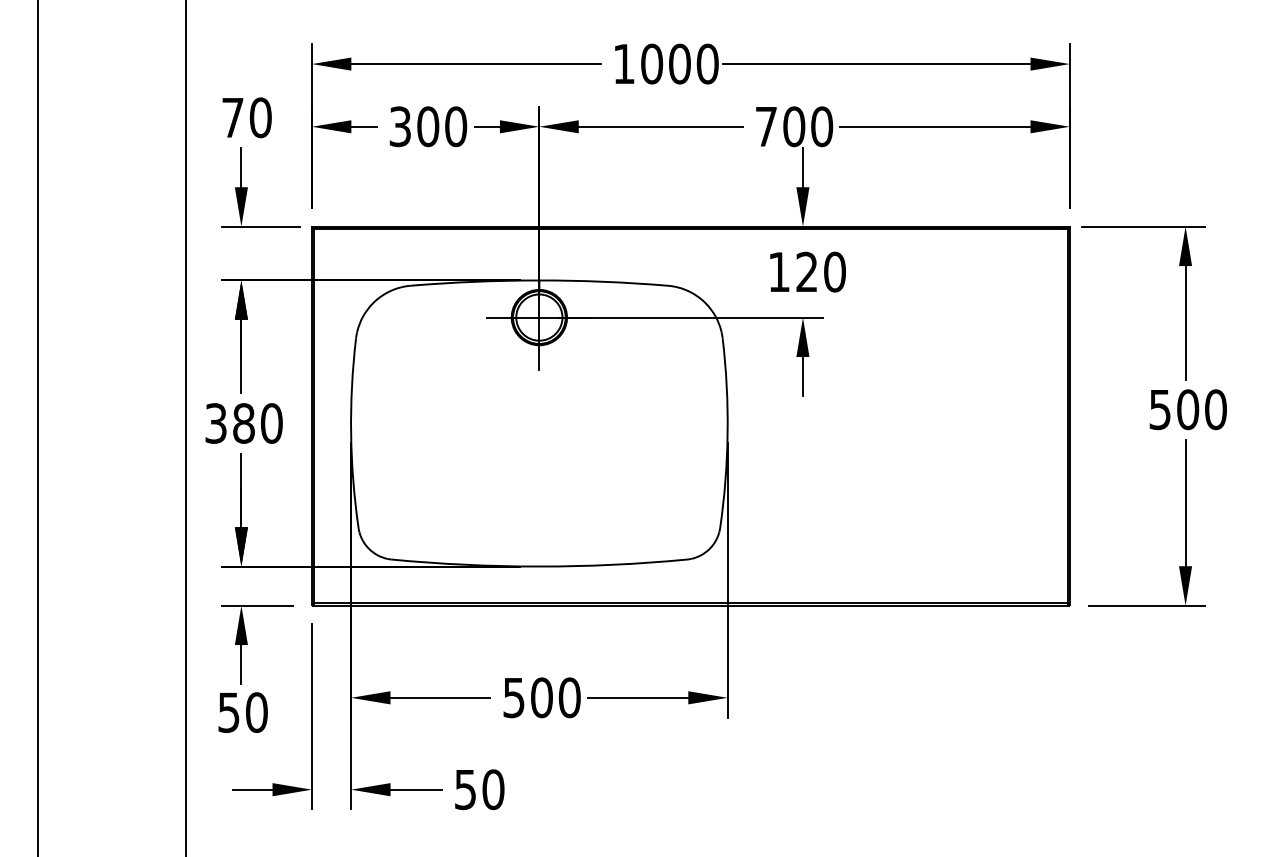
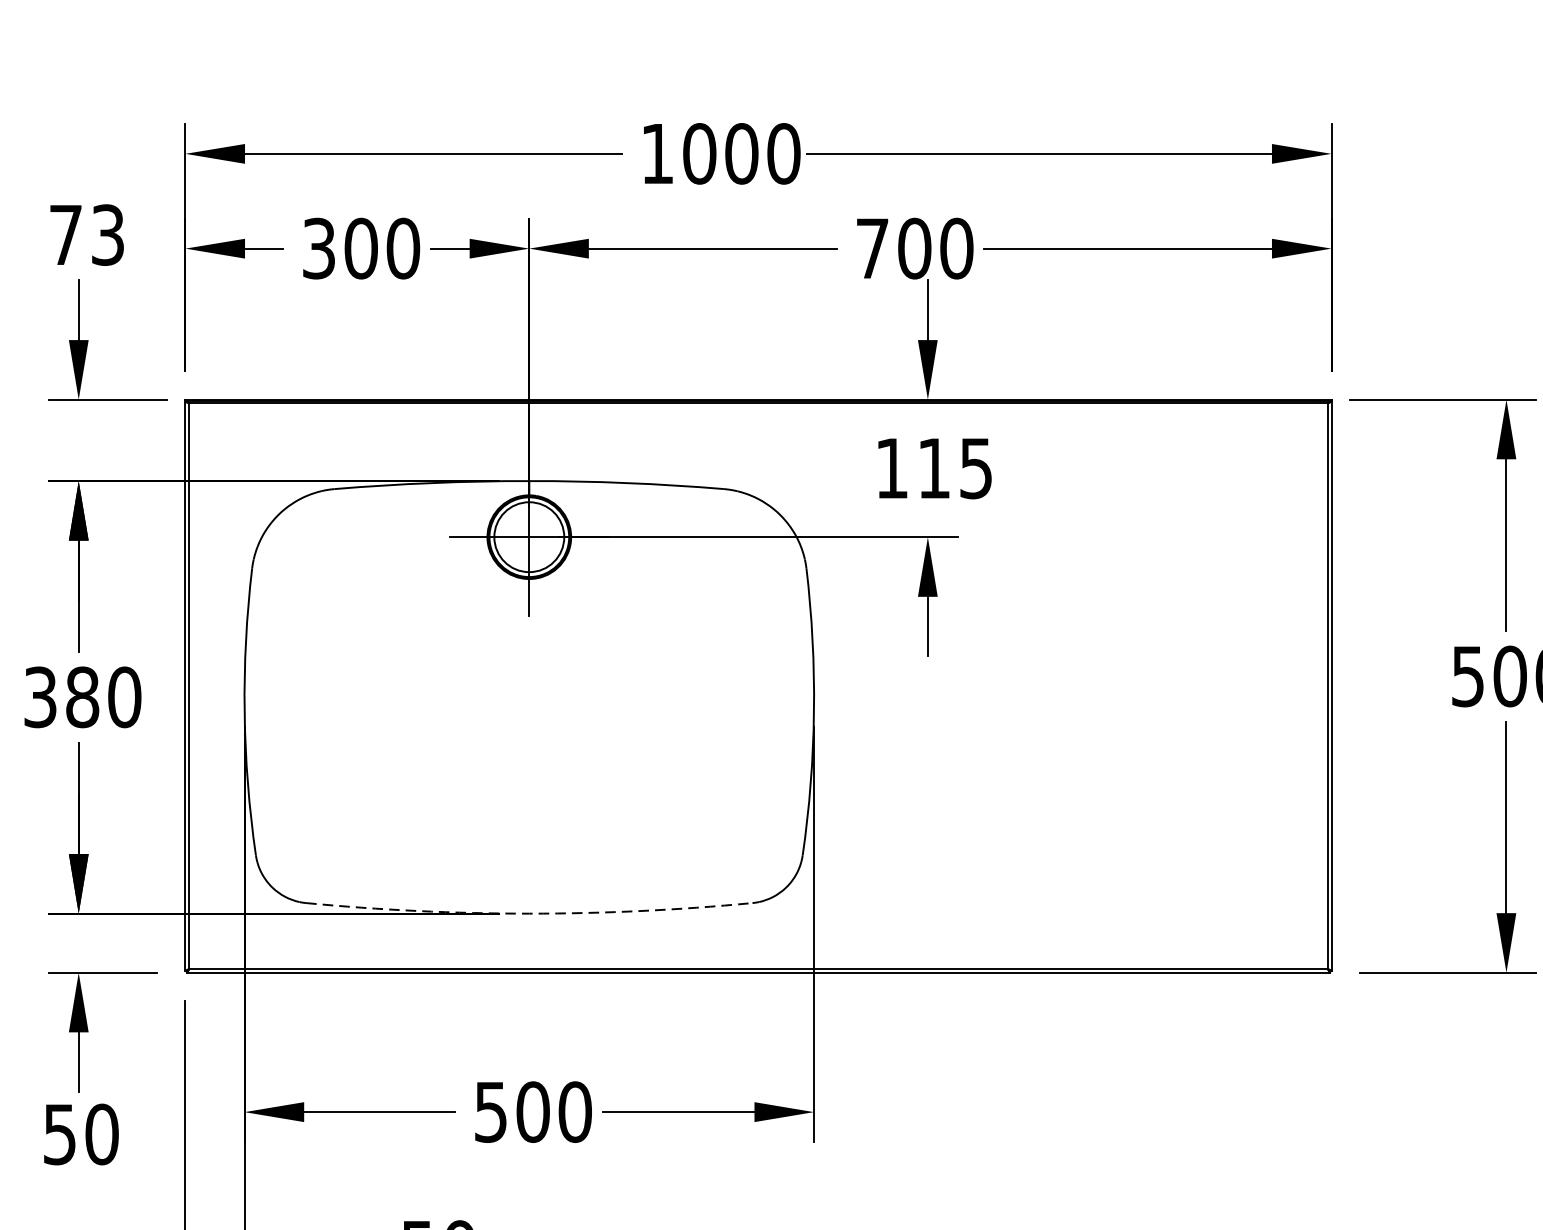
text: (260, 117) -> (107, 234), 70 -> 73
text: (820, 271) -> (954, 467), 120 -> 115
arc: (539, 566) -> (529, 913), solid -> dashed

